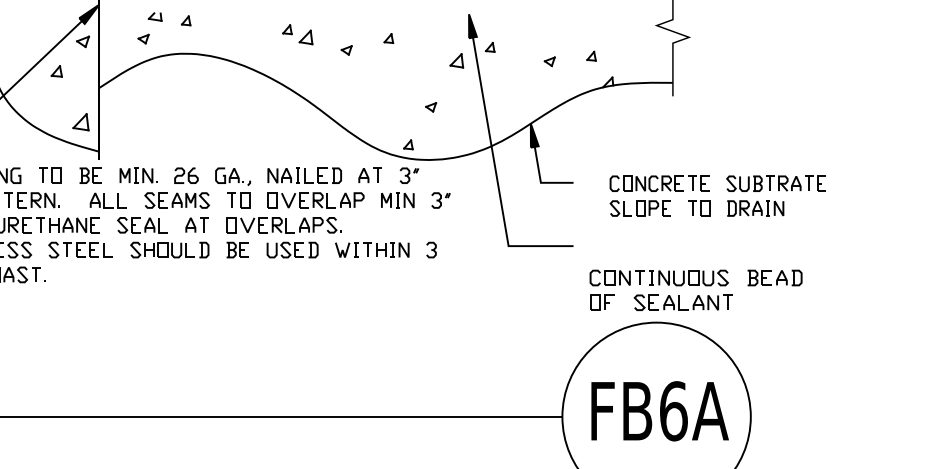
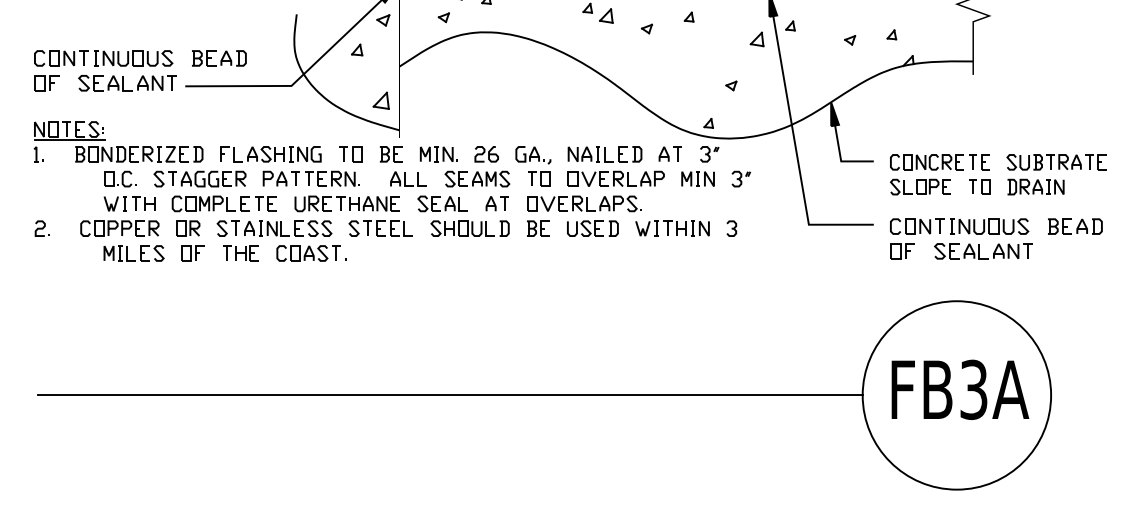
part: (710, 200) -> (990, 179), moved
part: (696, 289) -> (996, 238), moved
text: (674, 410) -> (974, 389), FB6A -> FB3A

